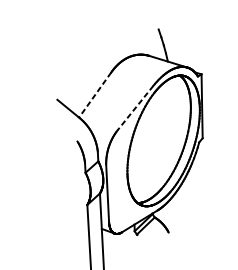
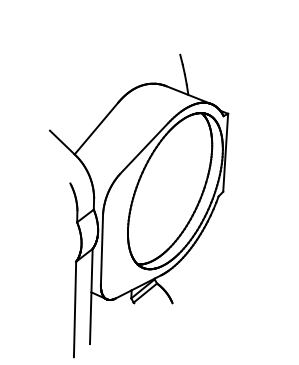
line: (95, 94) -> (96, 128), dashed -> solid
line: (134, 108) -> (143, 148), dashed -> solid

